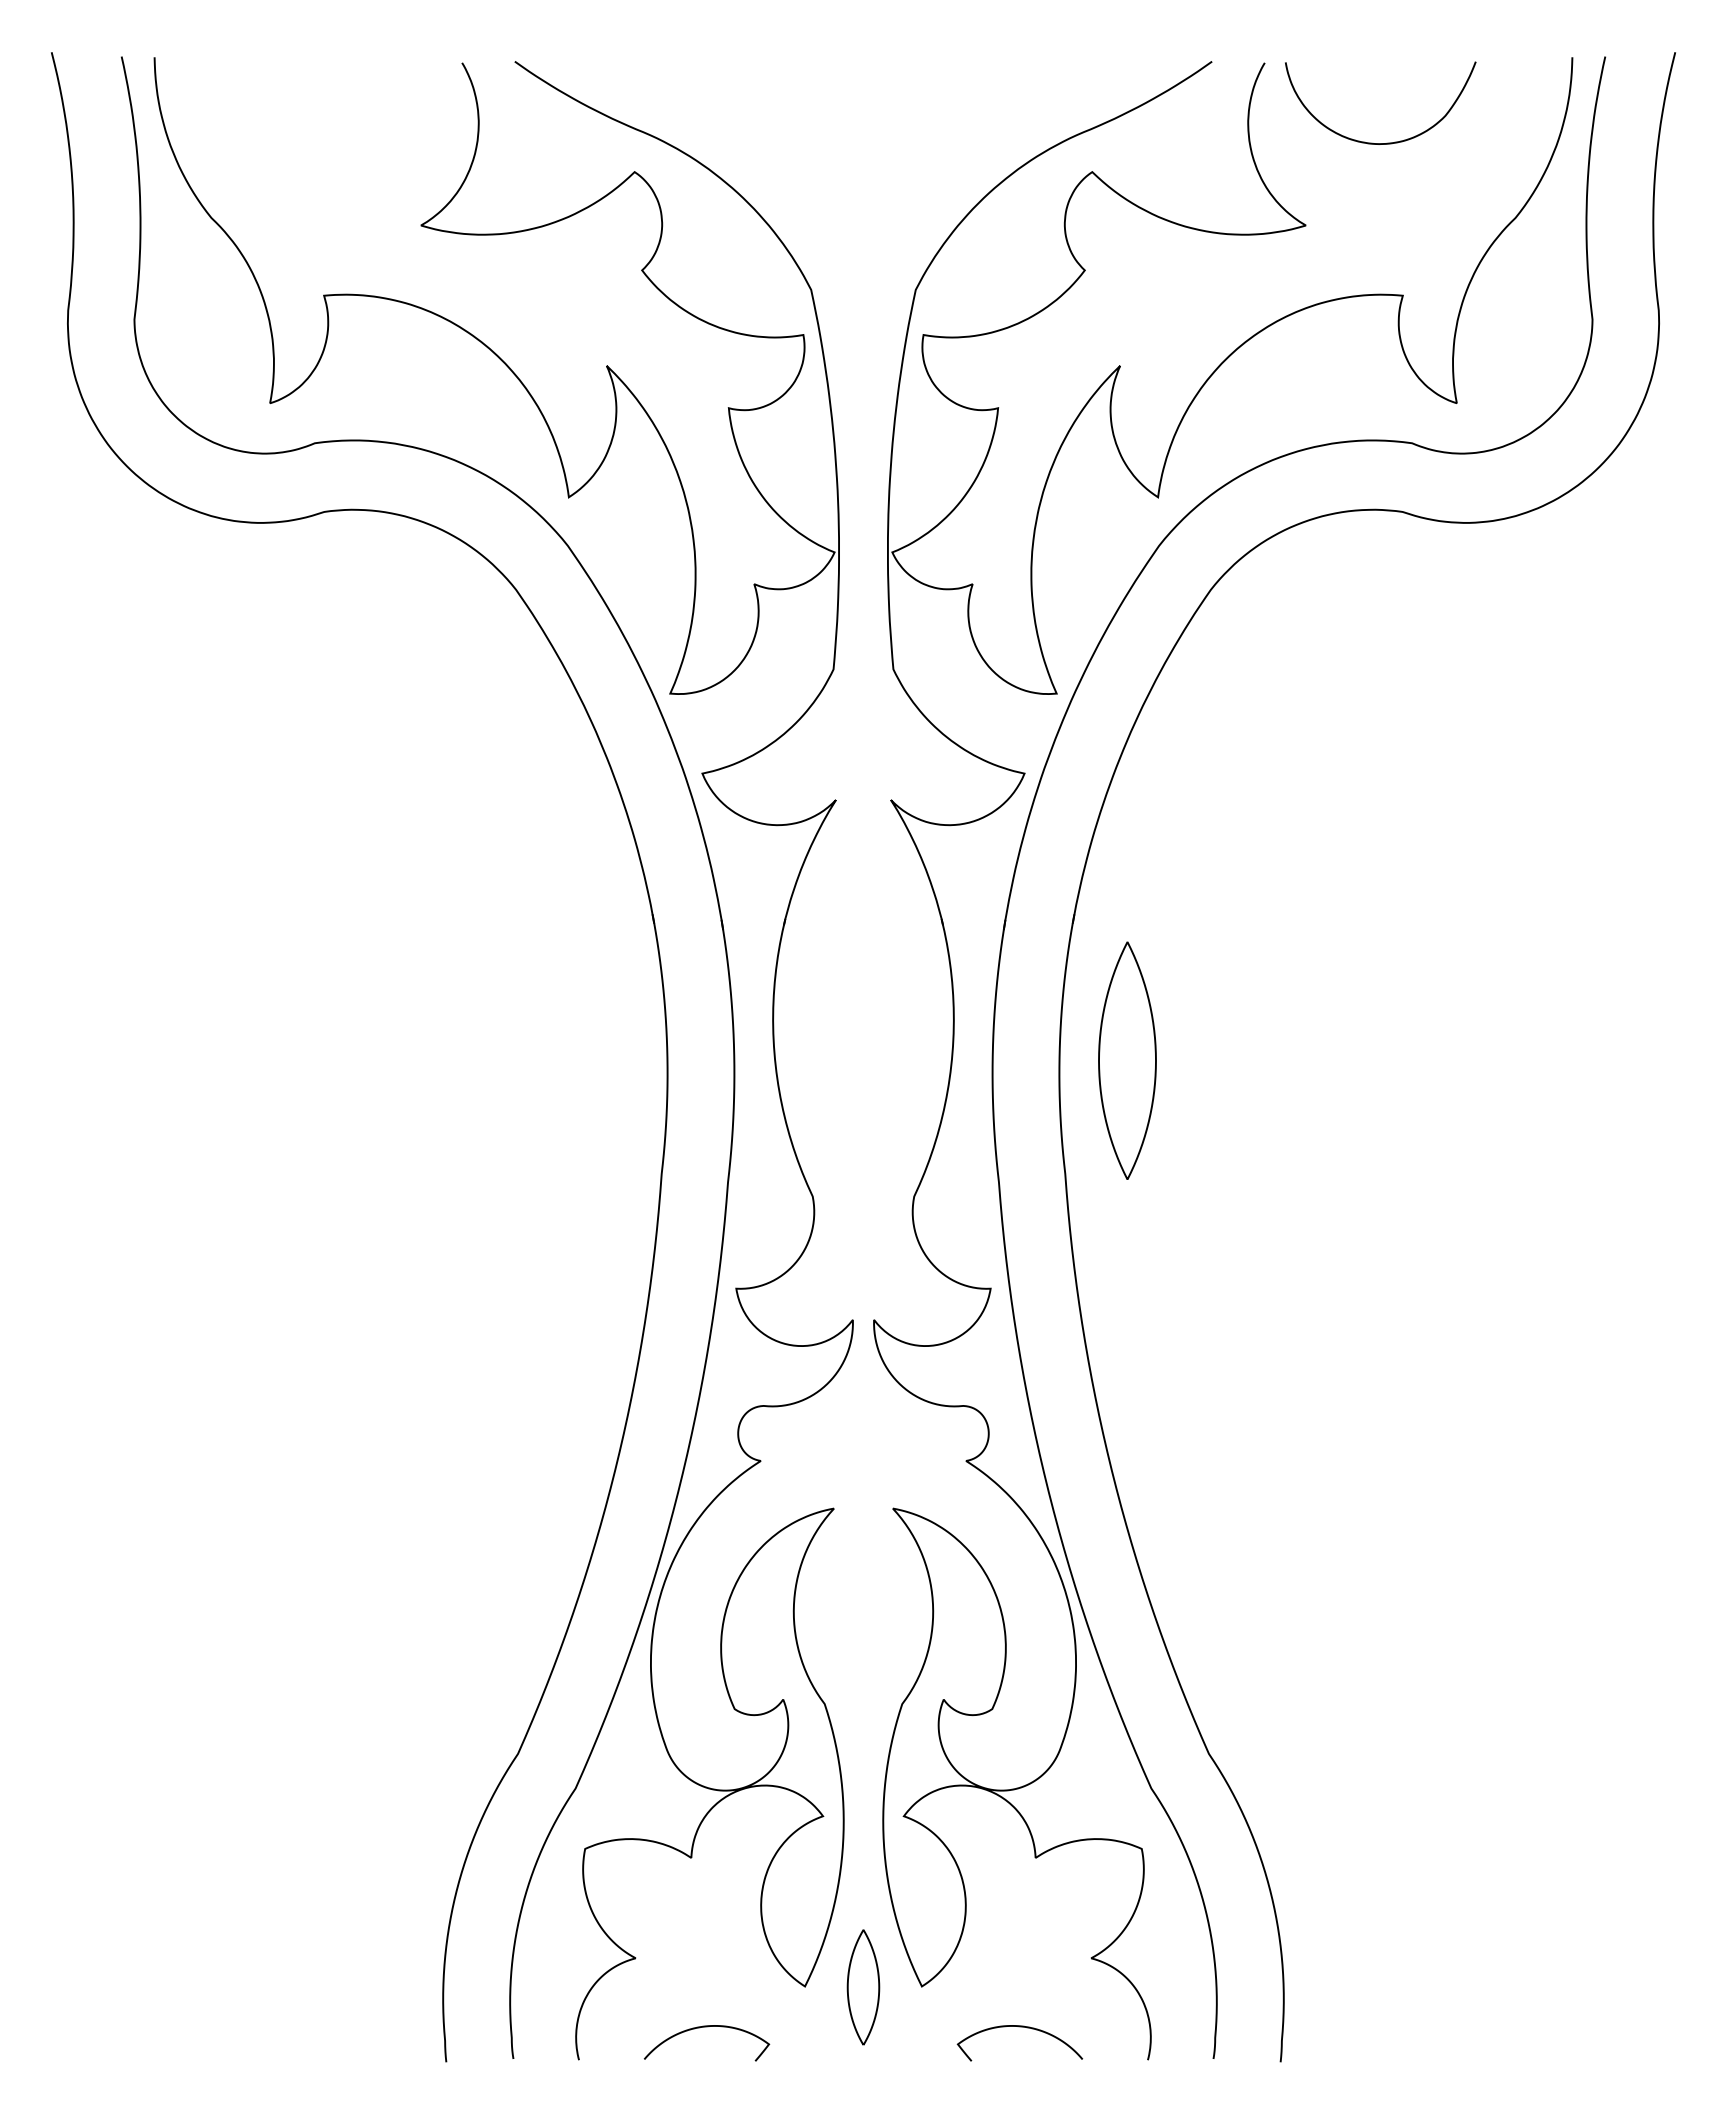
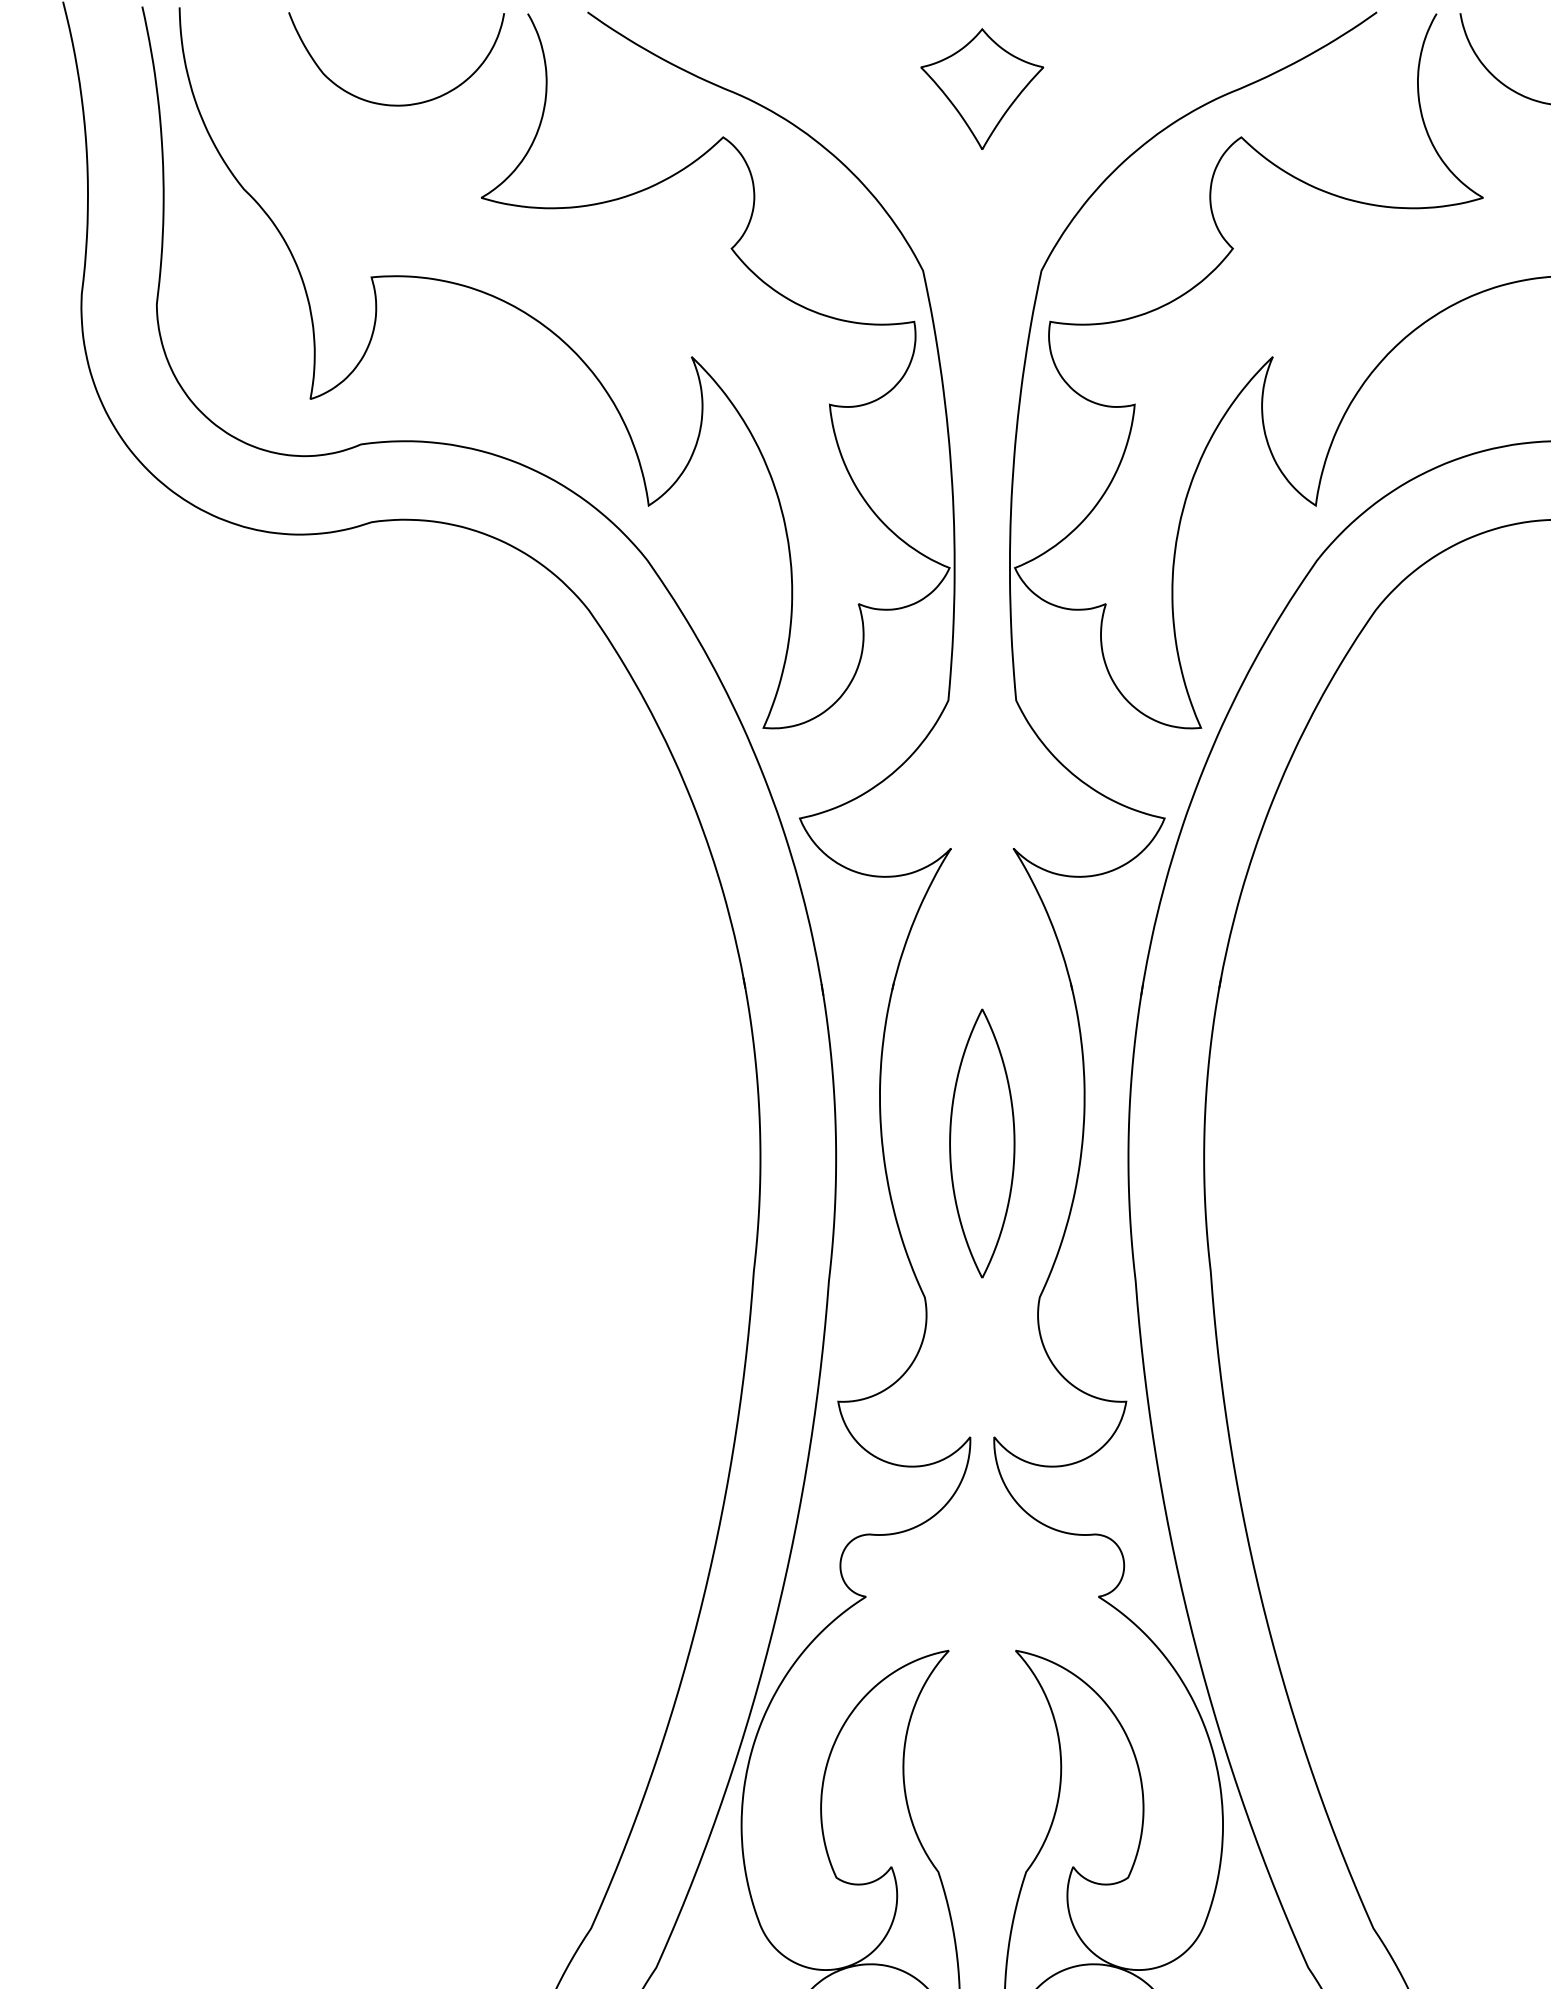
part: (863, 129) -> (982, 89), added
curve: (339, 142) -> (388, 103), added
part: (1127, 1060) -> (982, 1143), moved

